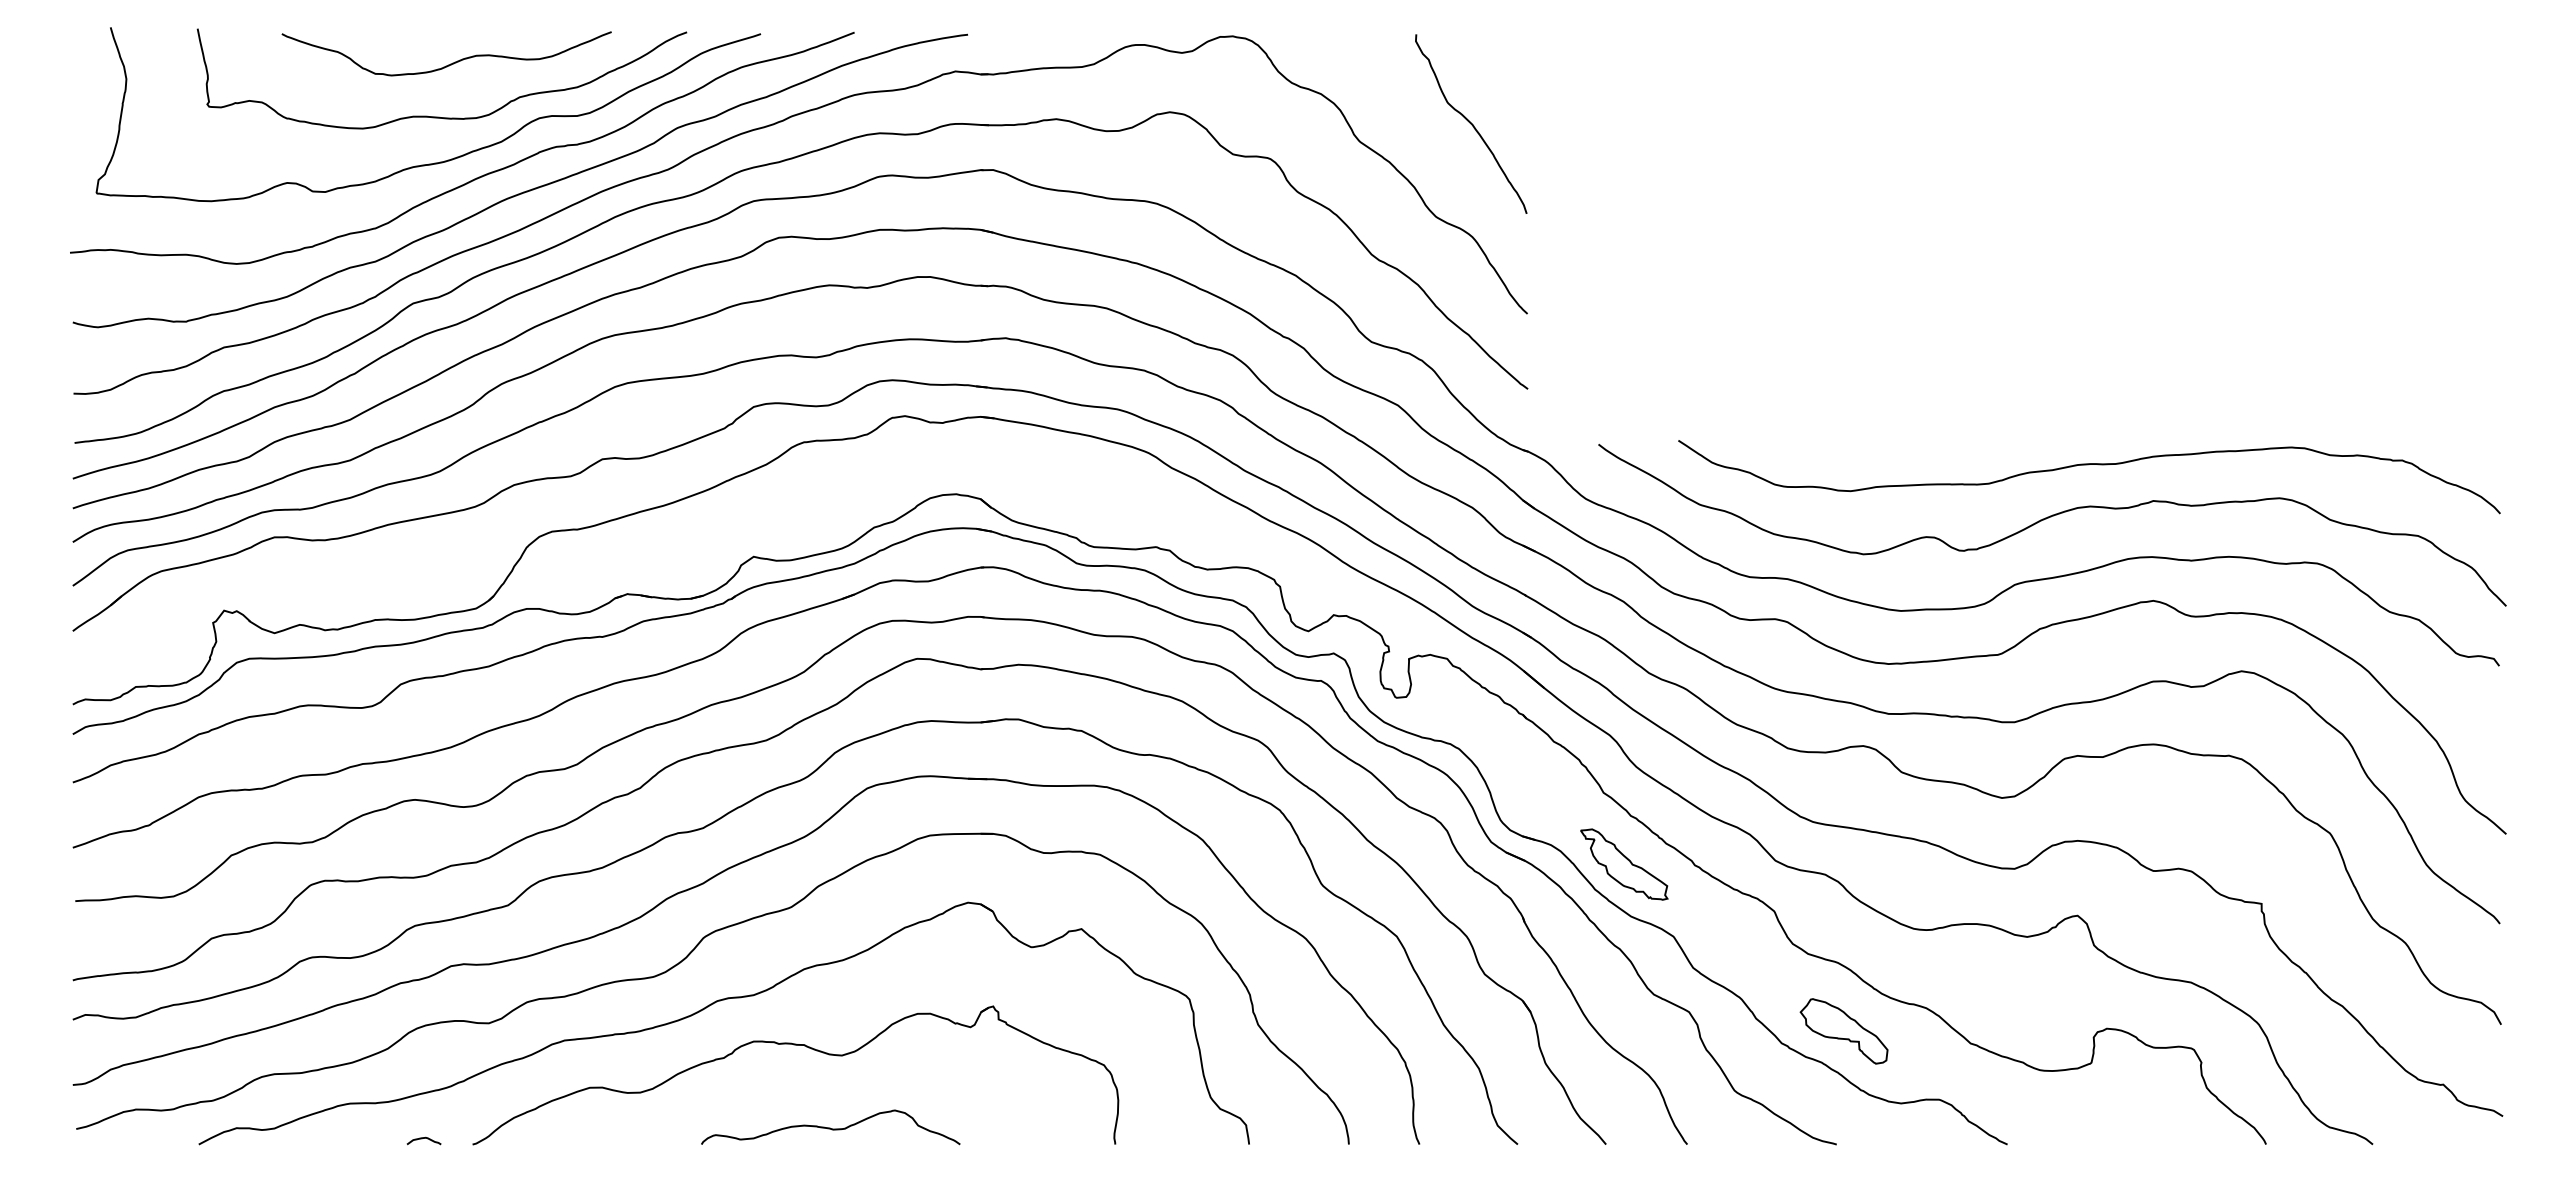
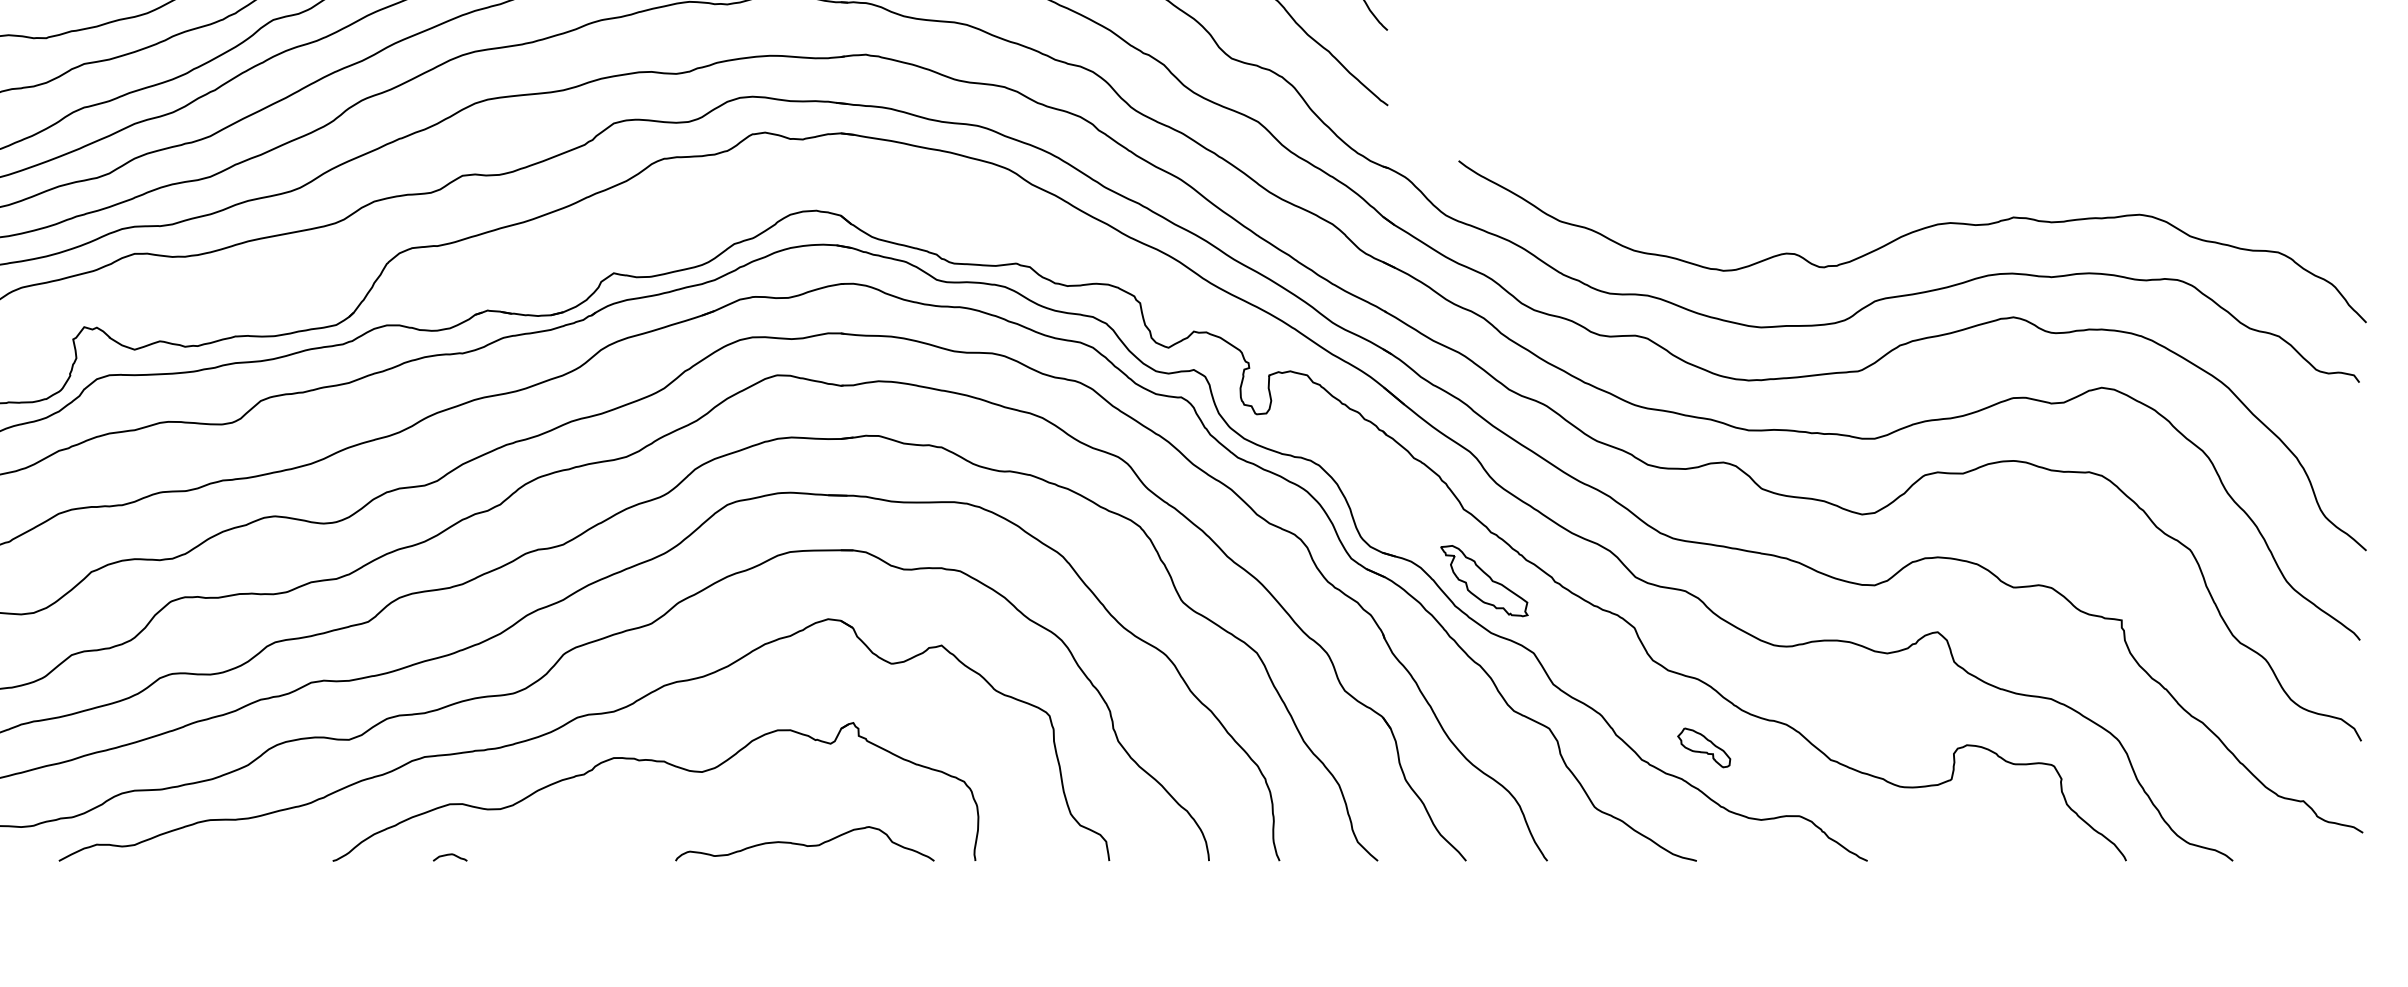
curve: (2088, 465) -> (1948, 182), removed
part: (1843, 1031) -> (1703, 748), size x0.6
curve: (830, 1127) -> (804, 844), moved
curve: (422, 1139) -> (448, 856), moved

